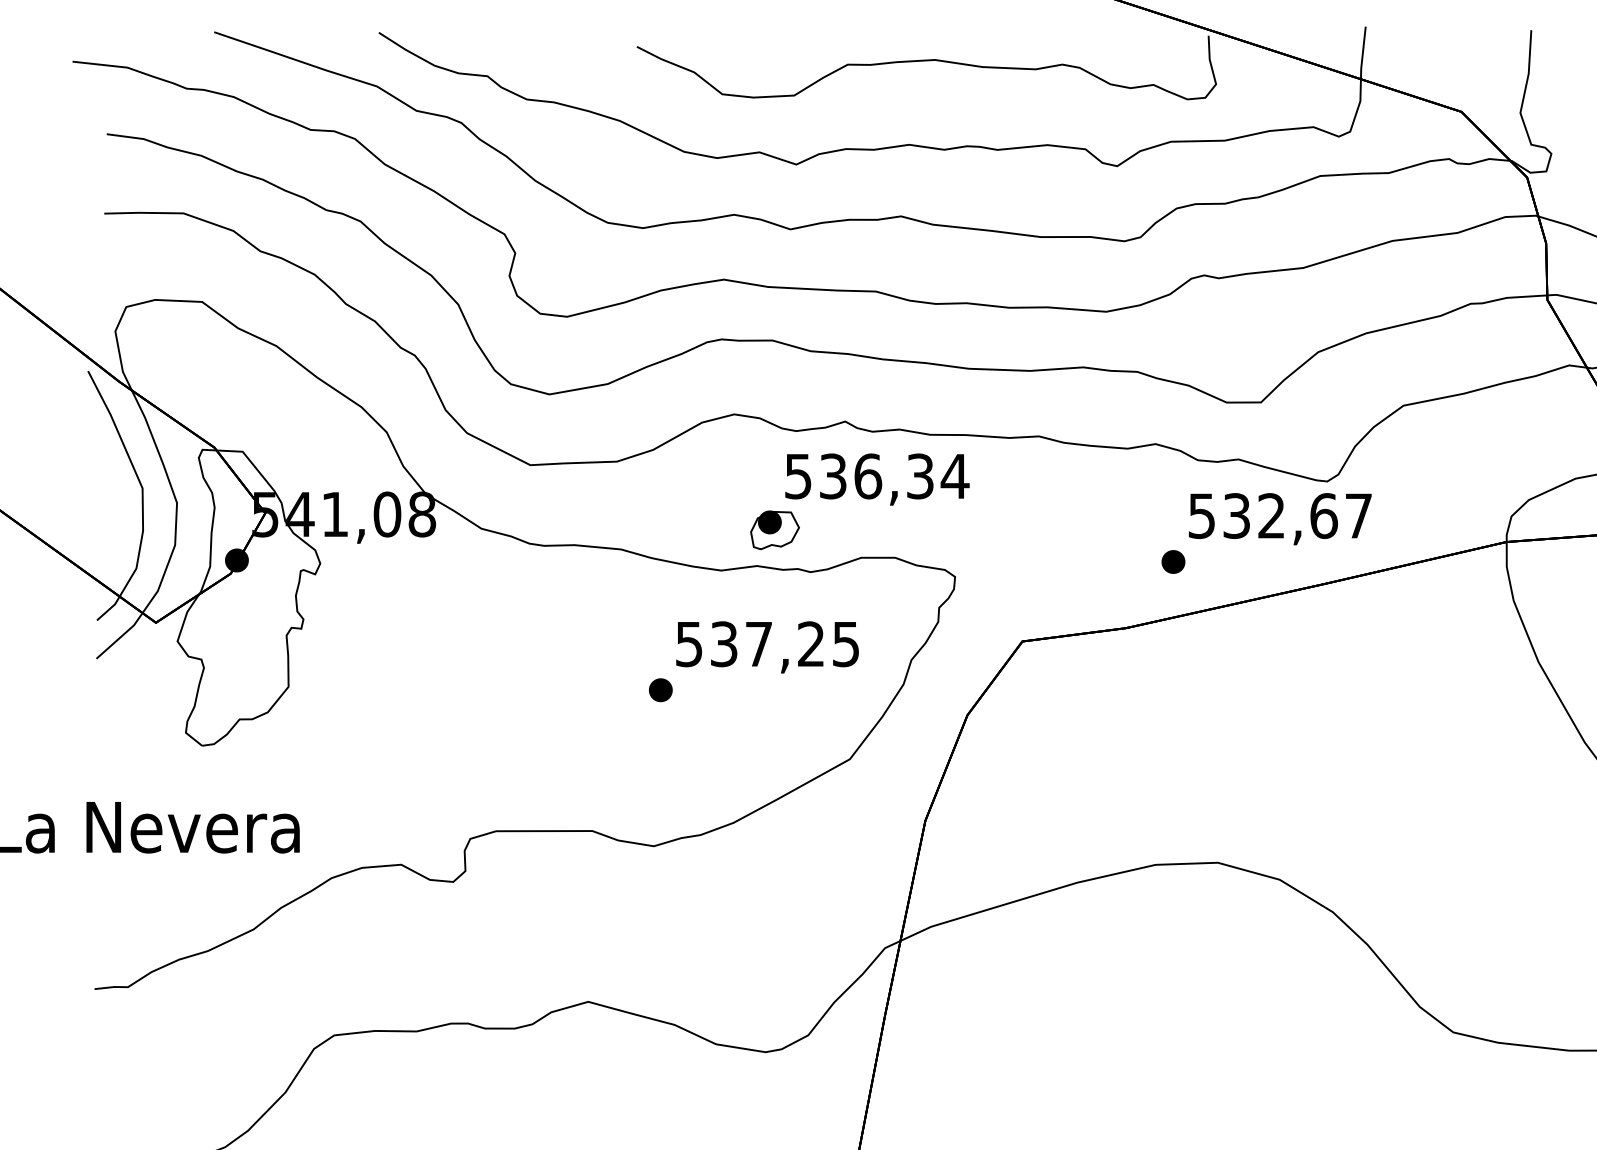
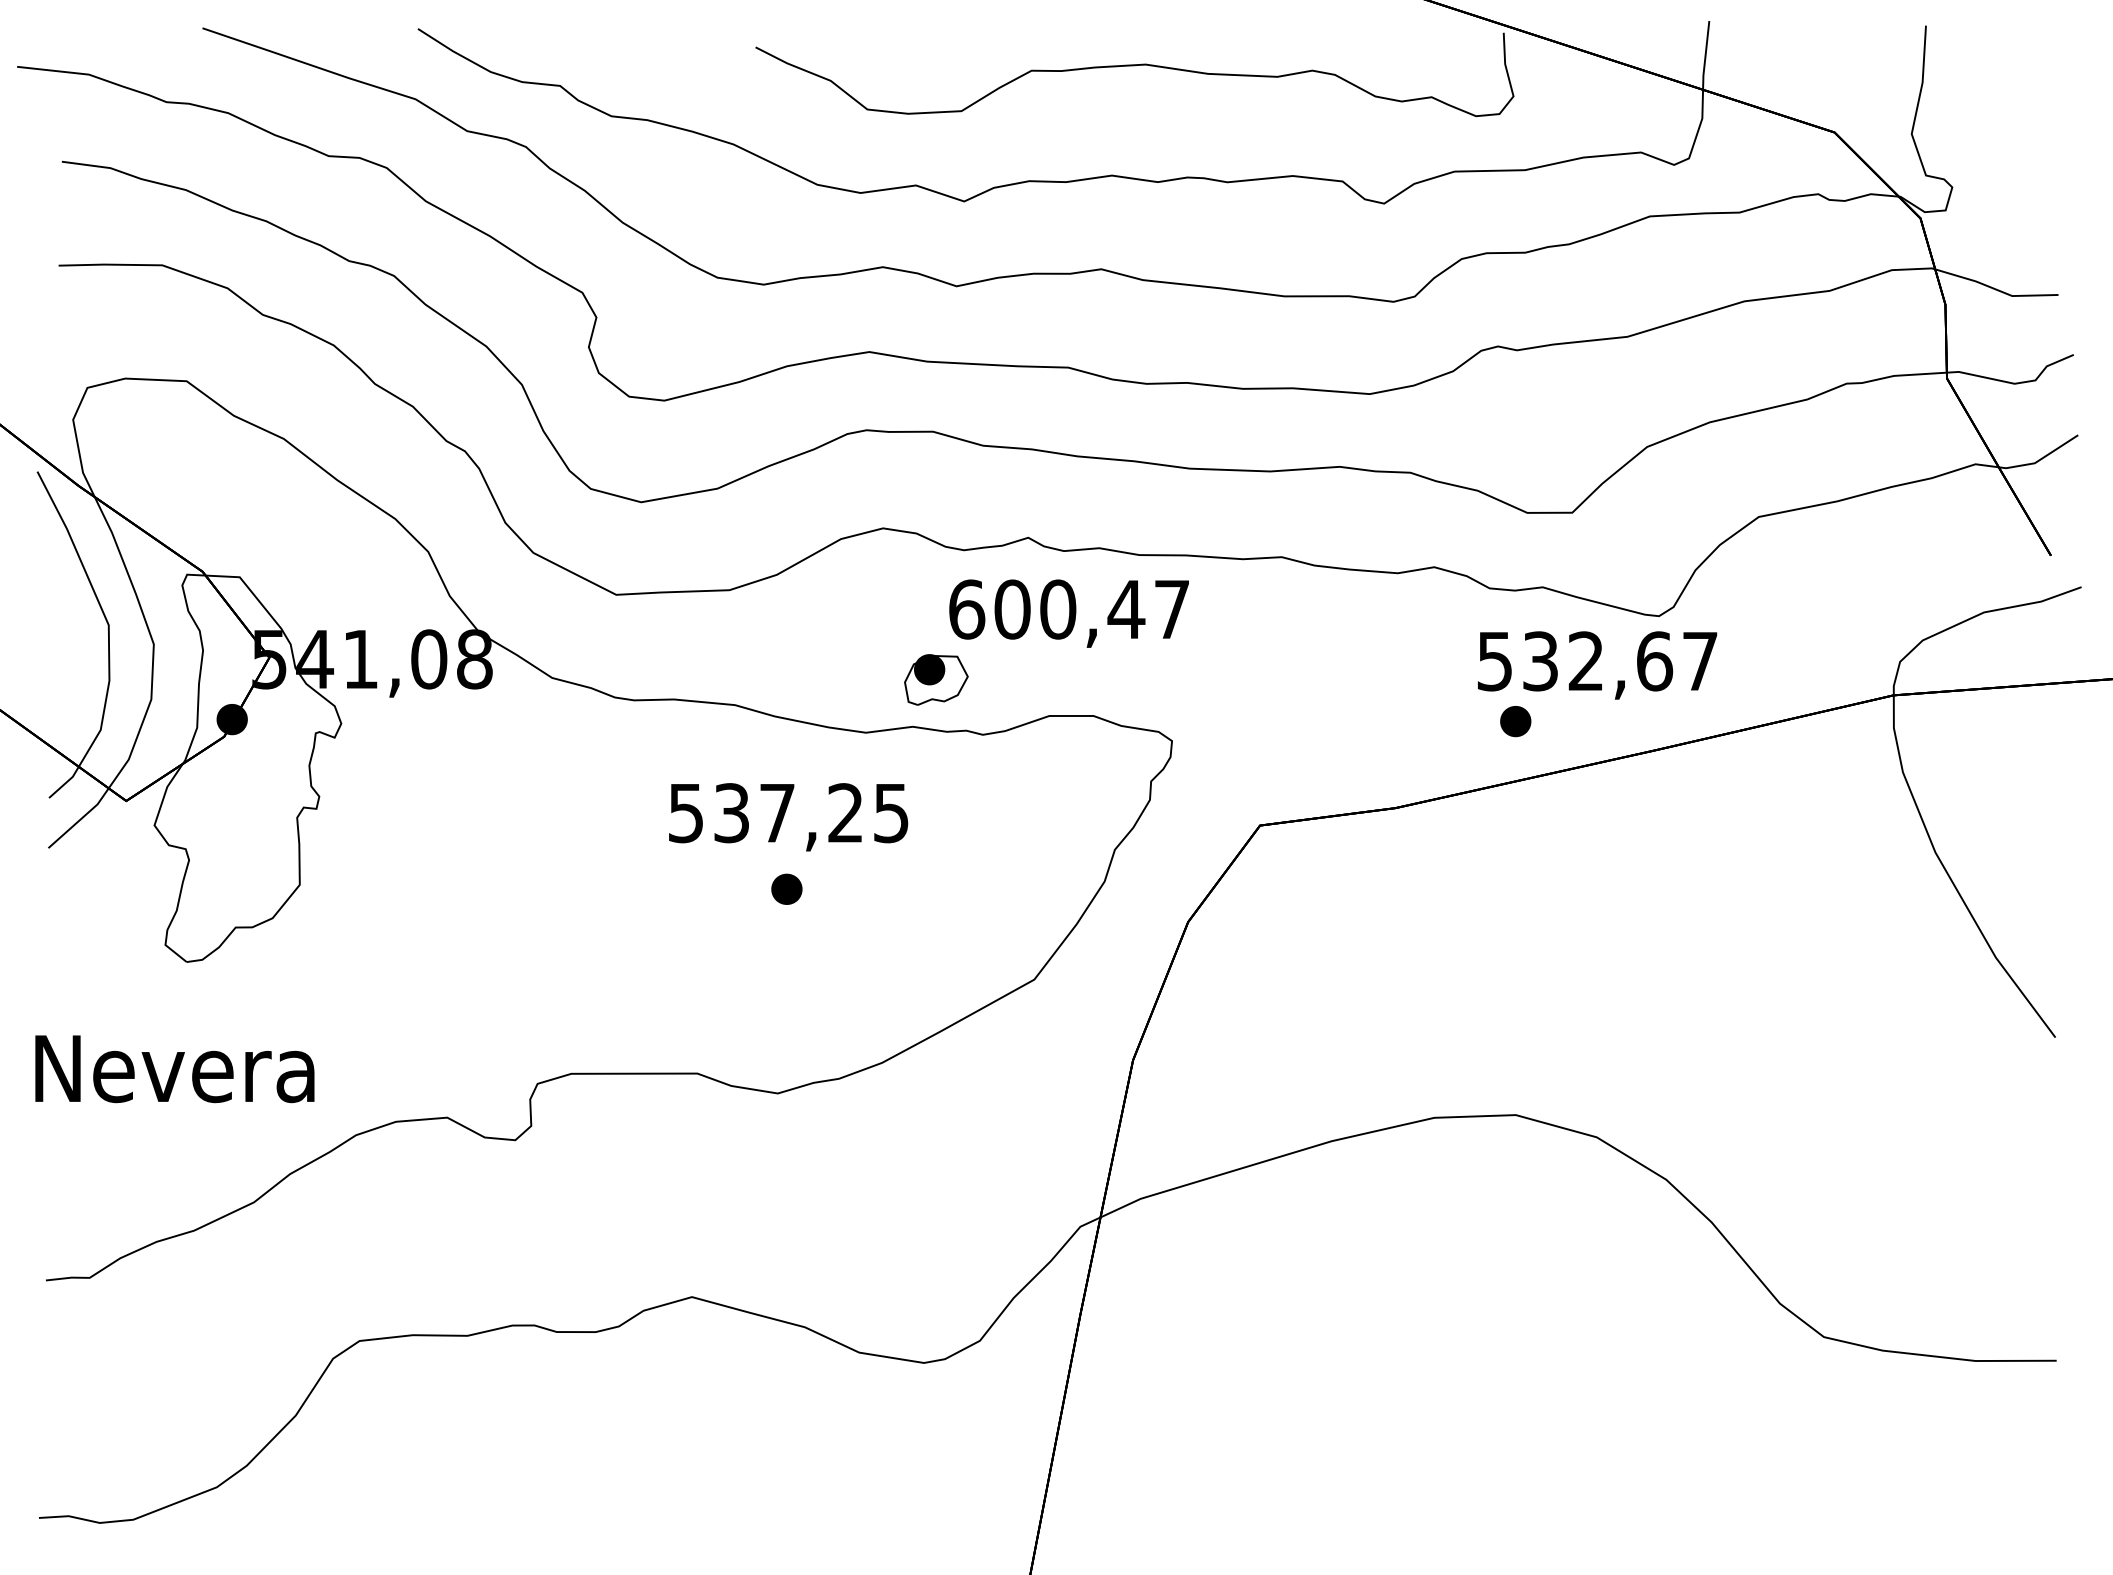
text: (877, 476) -> (1070, 609), 536,34 -> 600,47
part: (1173, 561) -> (1515, 721), moved
text: (767, 647) -> (788, 817), moved

